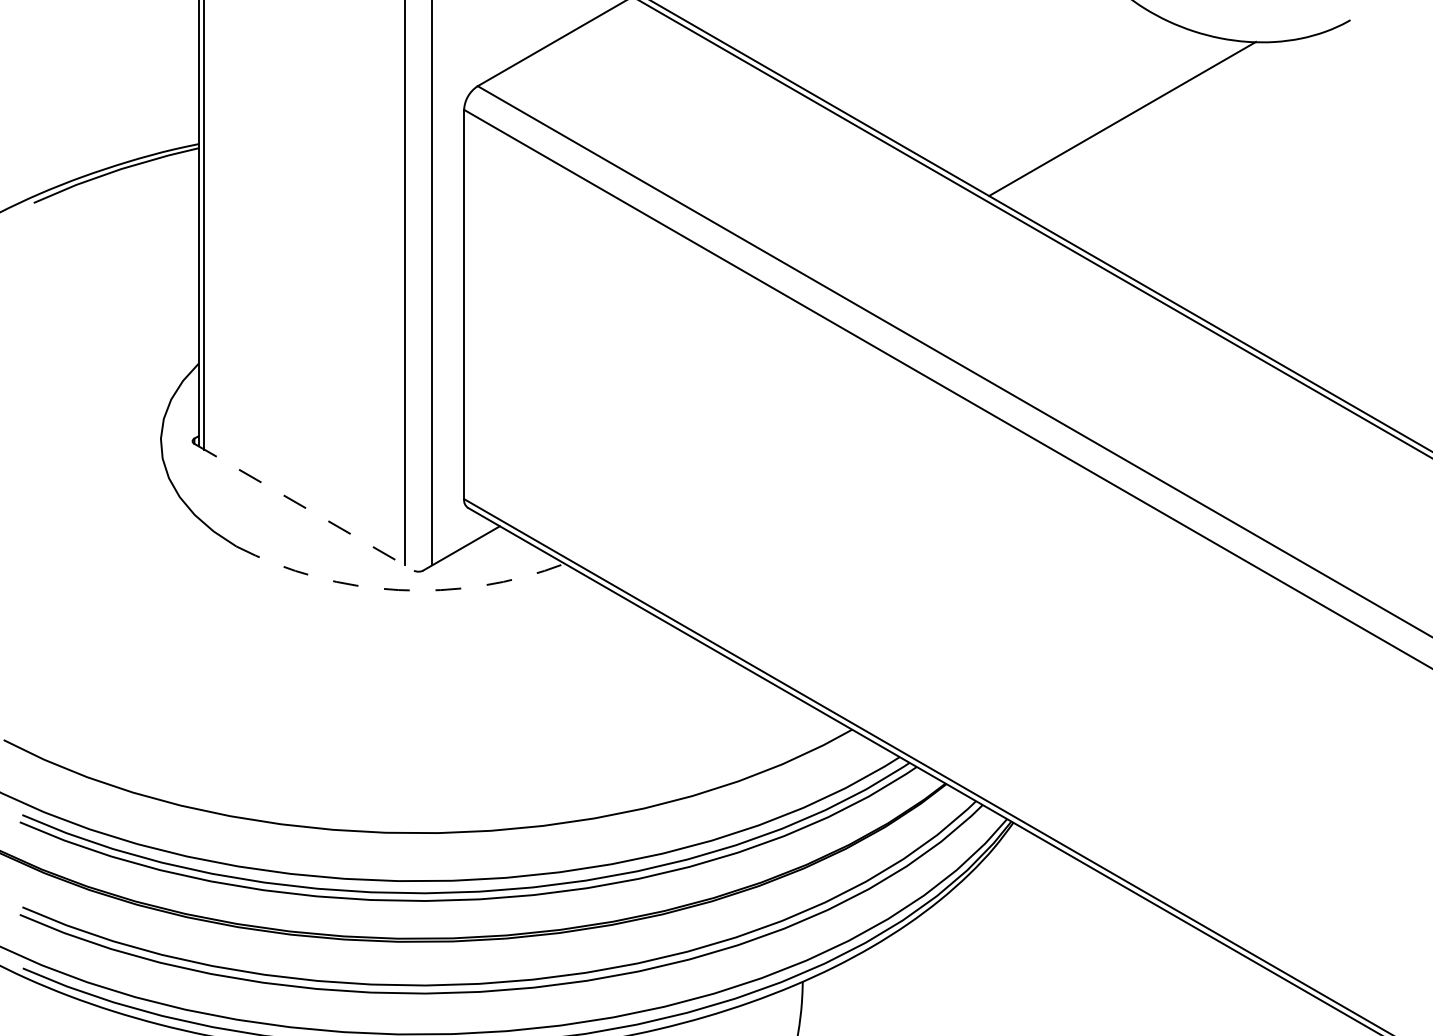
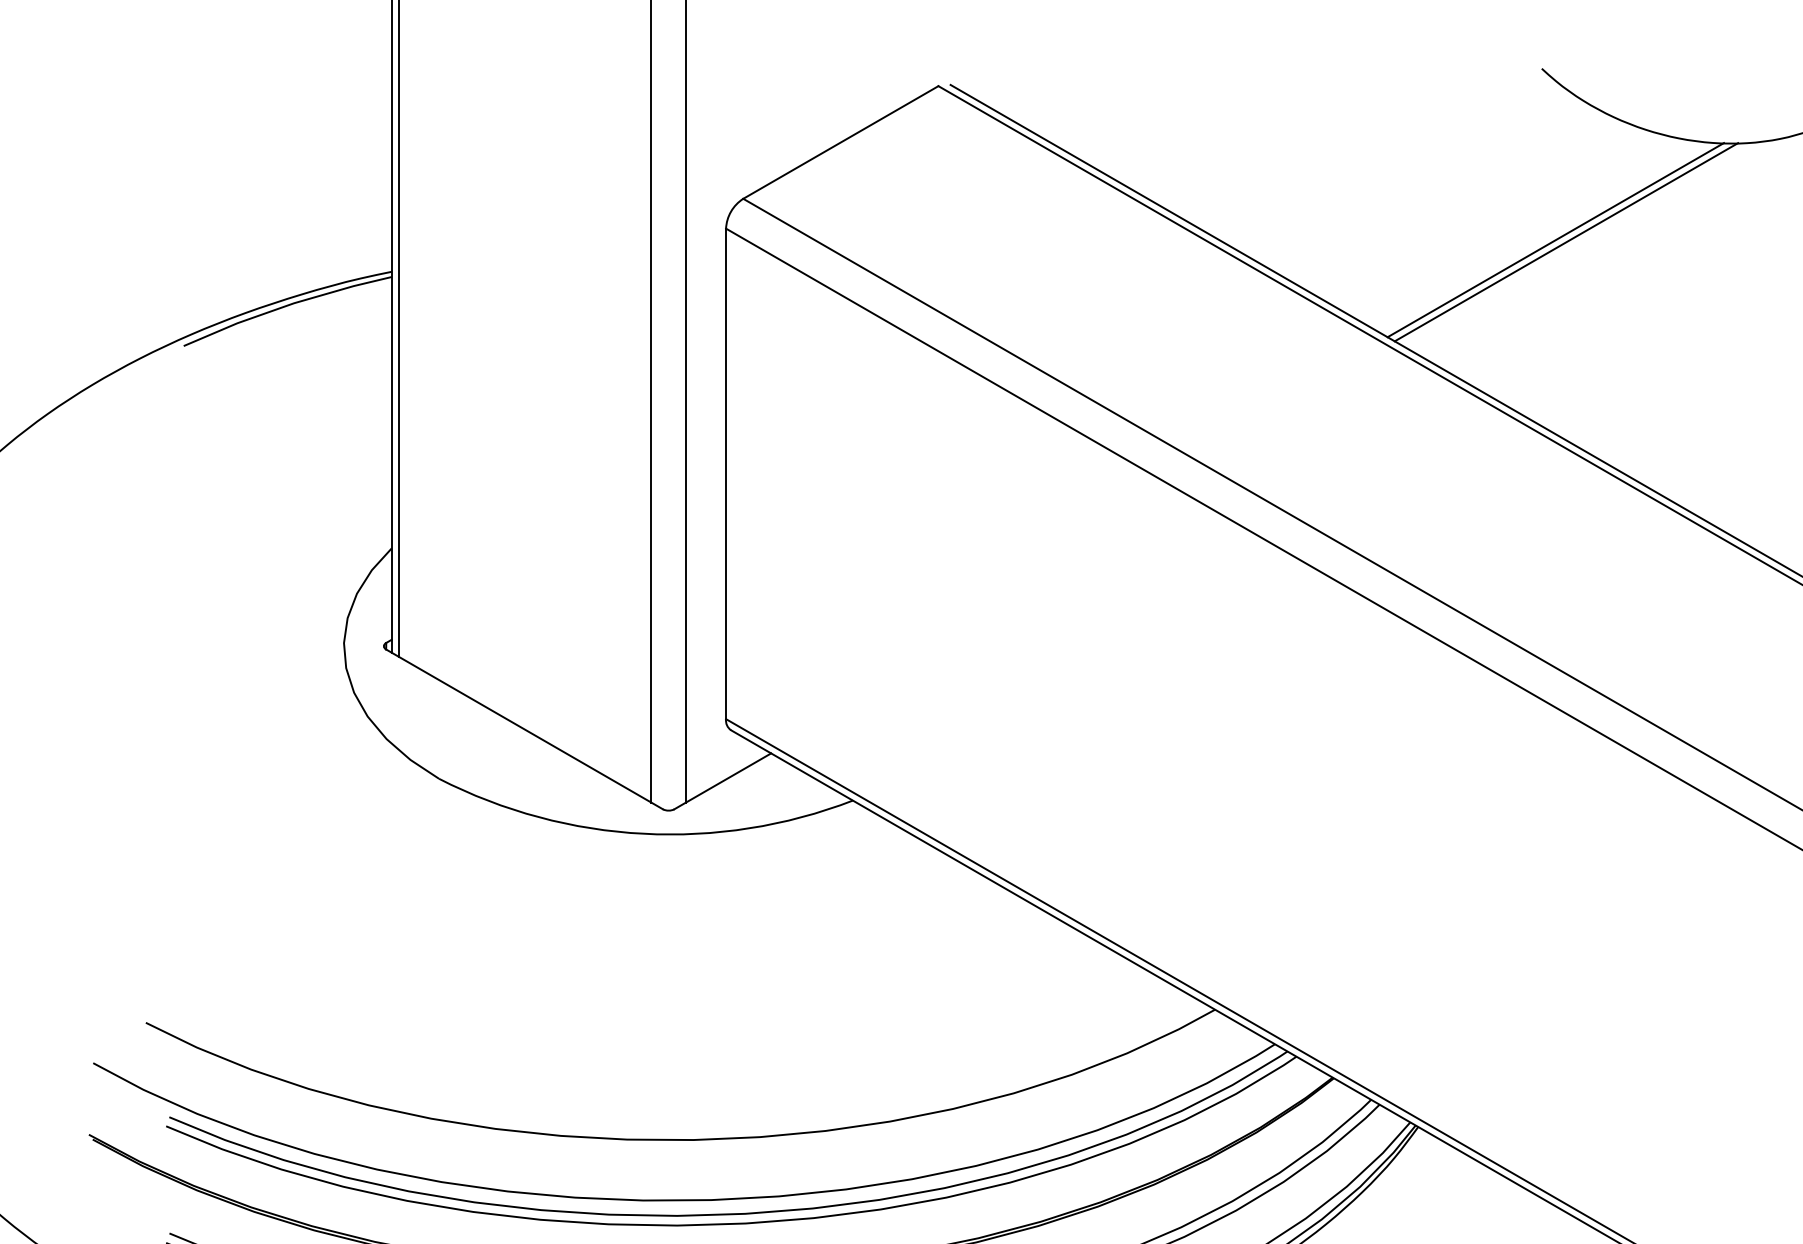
line: (1130, 120) -> (1565, 242), added
line: (304, 507) -> (524, 729), dashed -> solid
arc: (398, 590) -> (643, 834), dashed -> solid

